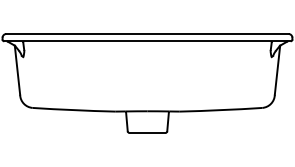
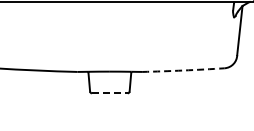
arc: (221, 110) -> (183, 70), solid -> dashed
line: (147, 132) -> (109, 92), solid -> dashed

